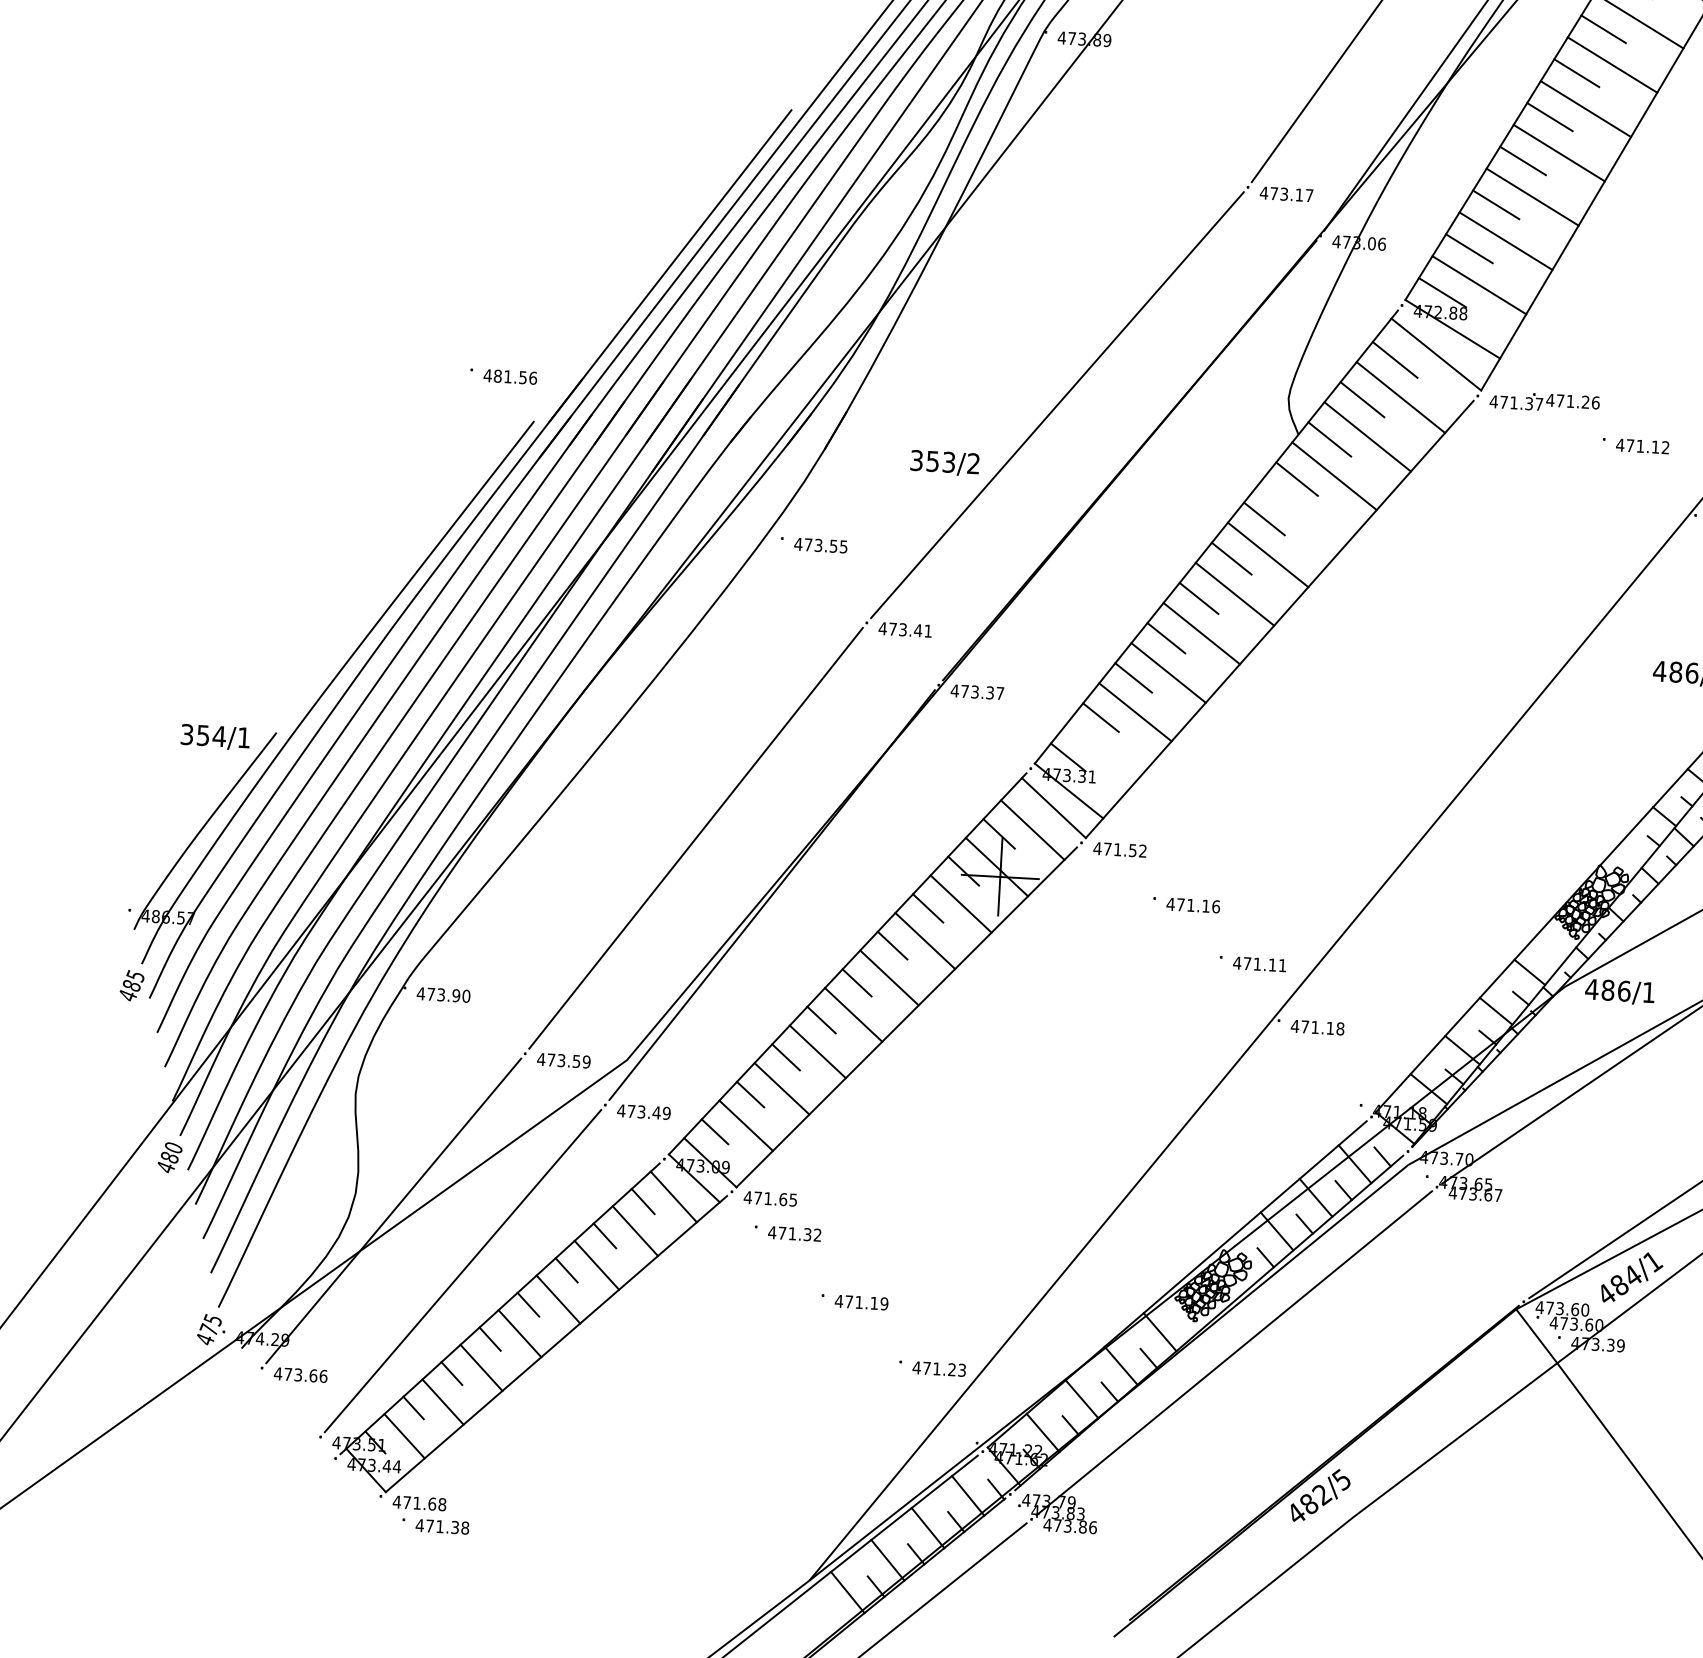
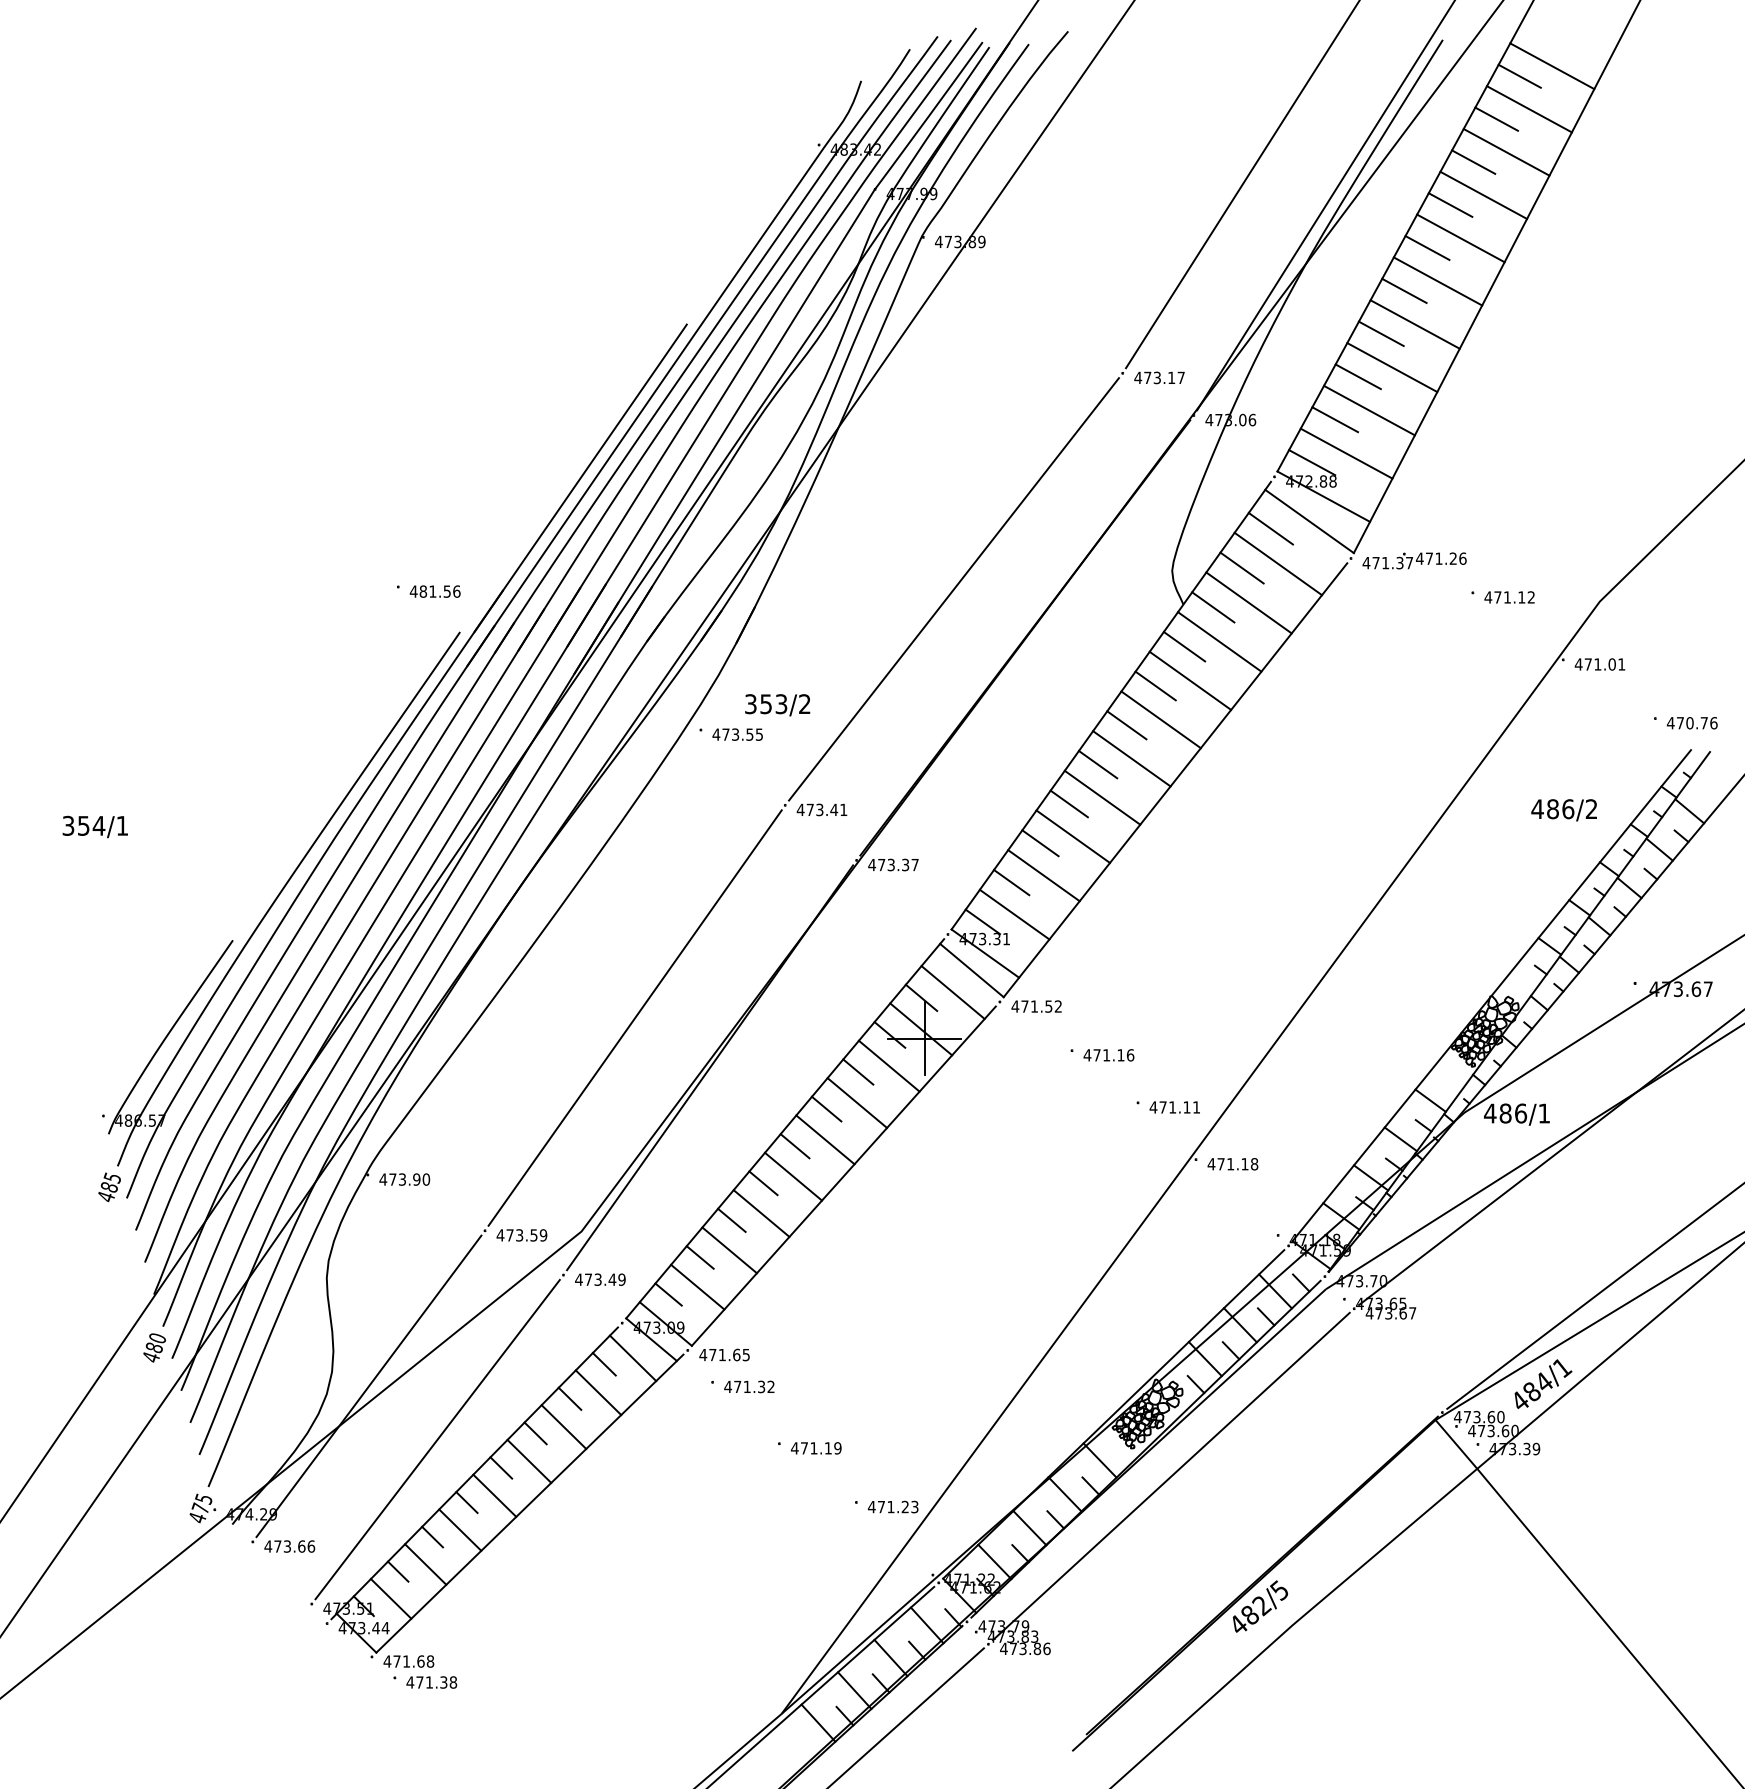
text: (944, 463) -> (777, 705), moved
line: (1301, 515) -> (1190, 680), added
text: (214, 736) -> (94, 826), moved
line: (1102, 751) -> (1014, 914), added

